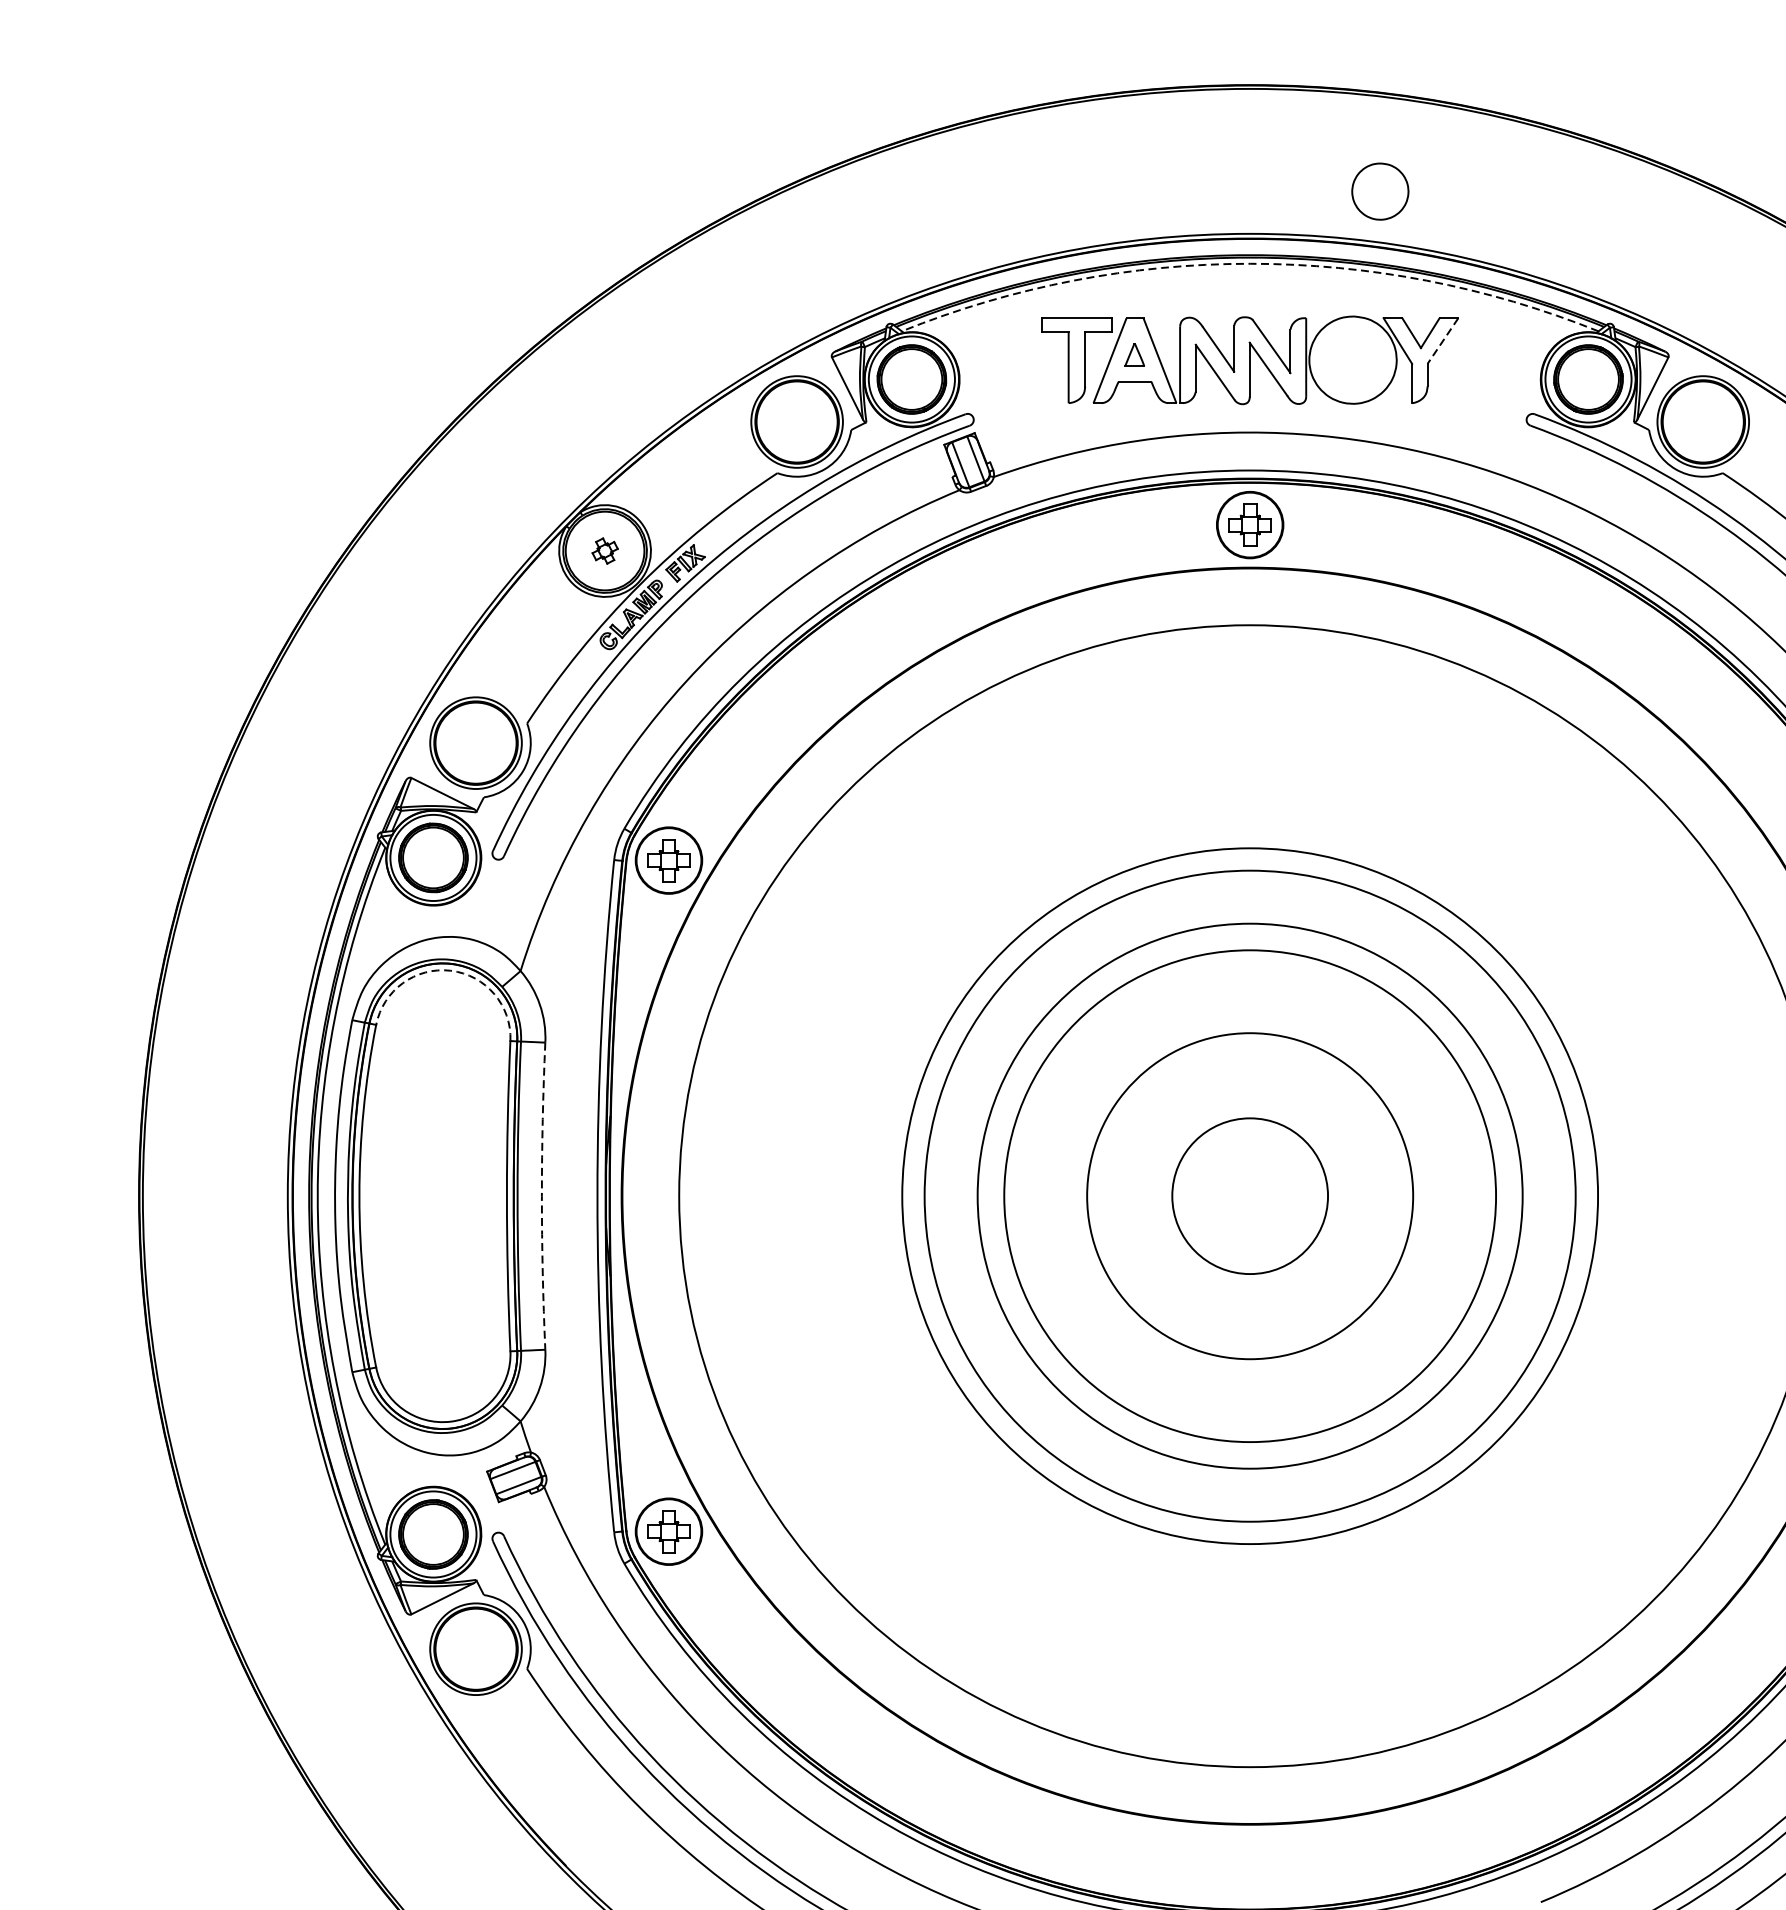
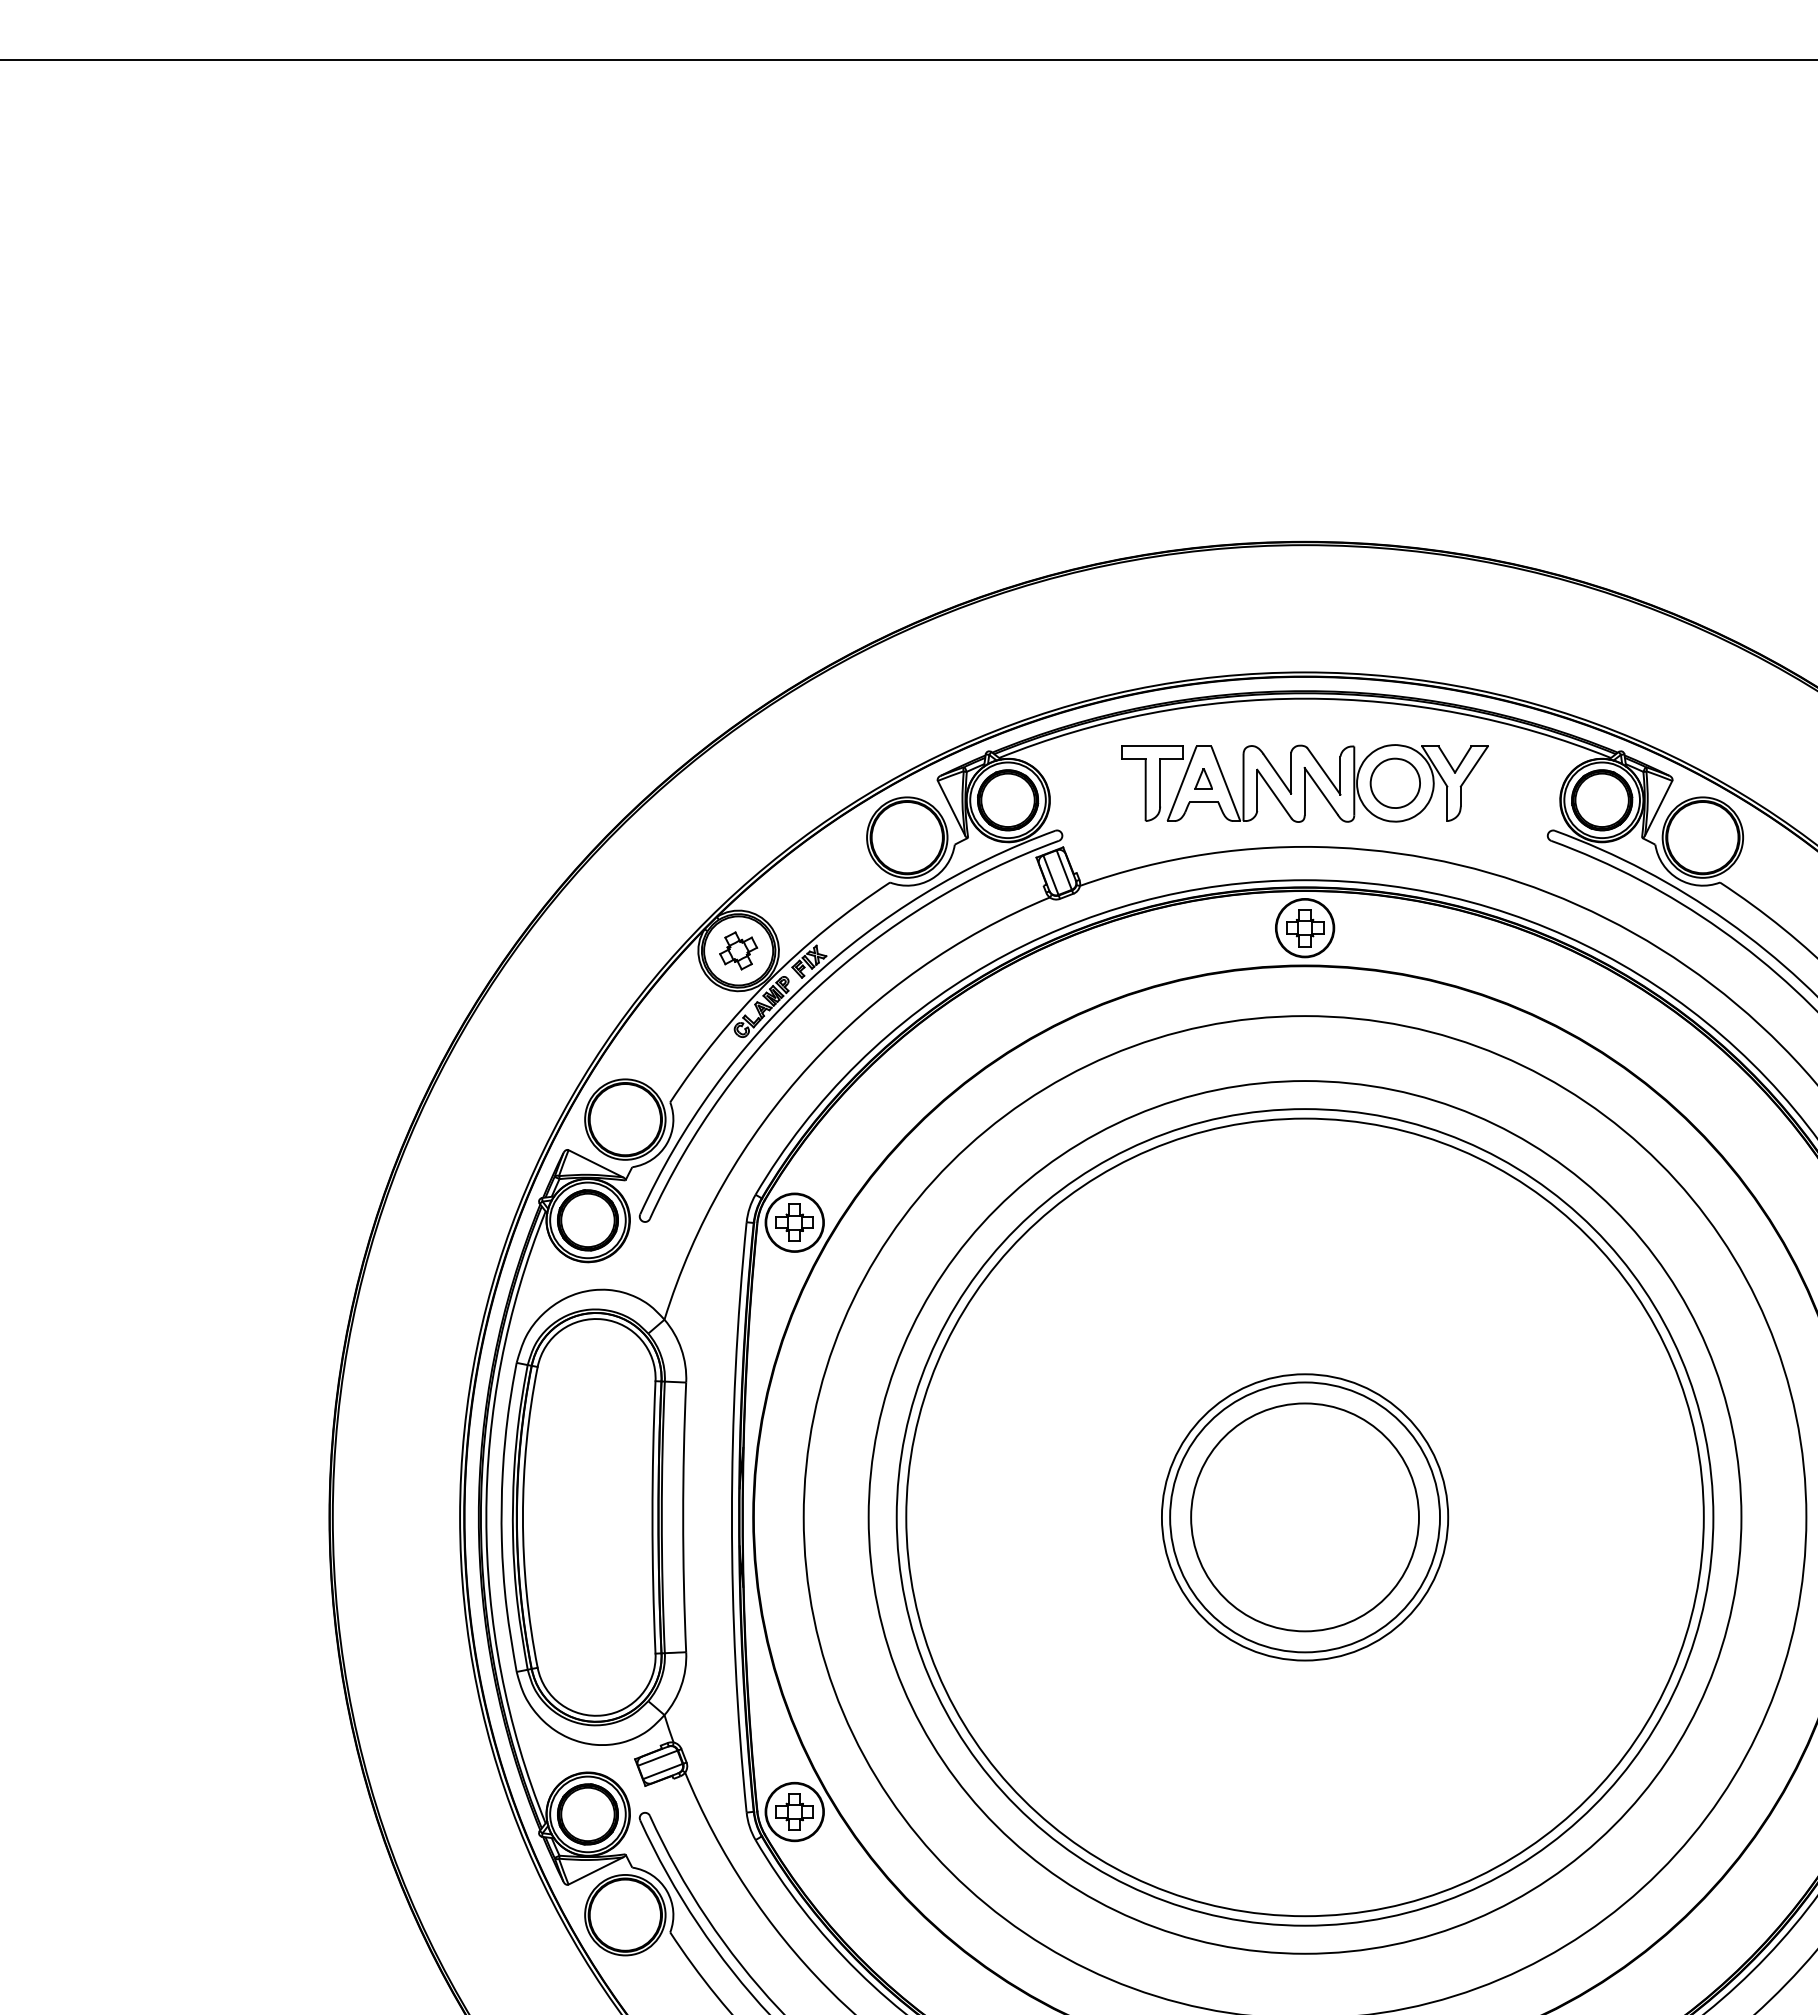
part: (1379, 190) -> (1394, 782), moved
arc: (1250, 263) -> (1305, 698), dashed -> solid
line: (1443, 340) -> (1474, 766), dashed -> solid
part: (604, 550) -> (738, 950), size x1.67
arc: (451, 970) -> (603, 1319), dashed -> solid
arc: (542, 1196) -> (683, 1517), dashed -> solid
circle: (1249, 1196) -> (1304, 1517), size x1.43
circle: (1249, 1196) -> (1304, 1517), size x1.43
circle: (1249, 1196) -> (1304, 1517), size x1.67
circle: (1250, 1196) -> (1305, 1517), size x0.62
circle: (1250, 1196) -> (1305, 1517), size x1.67

